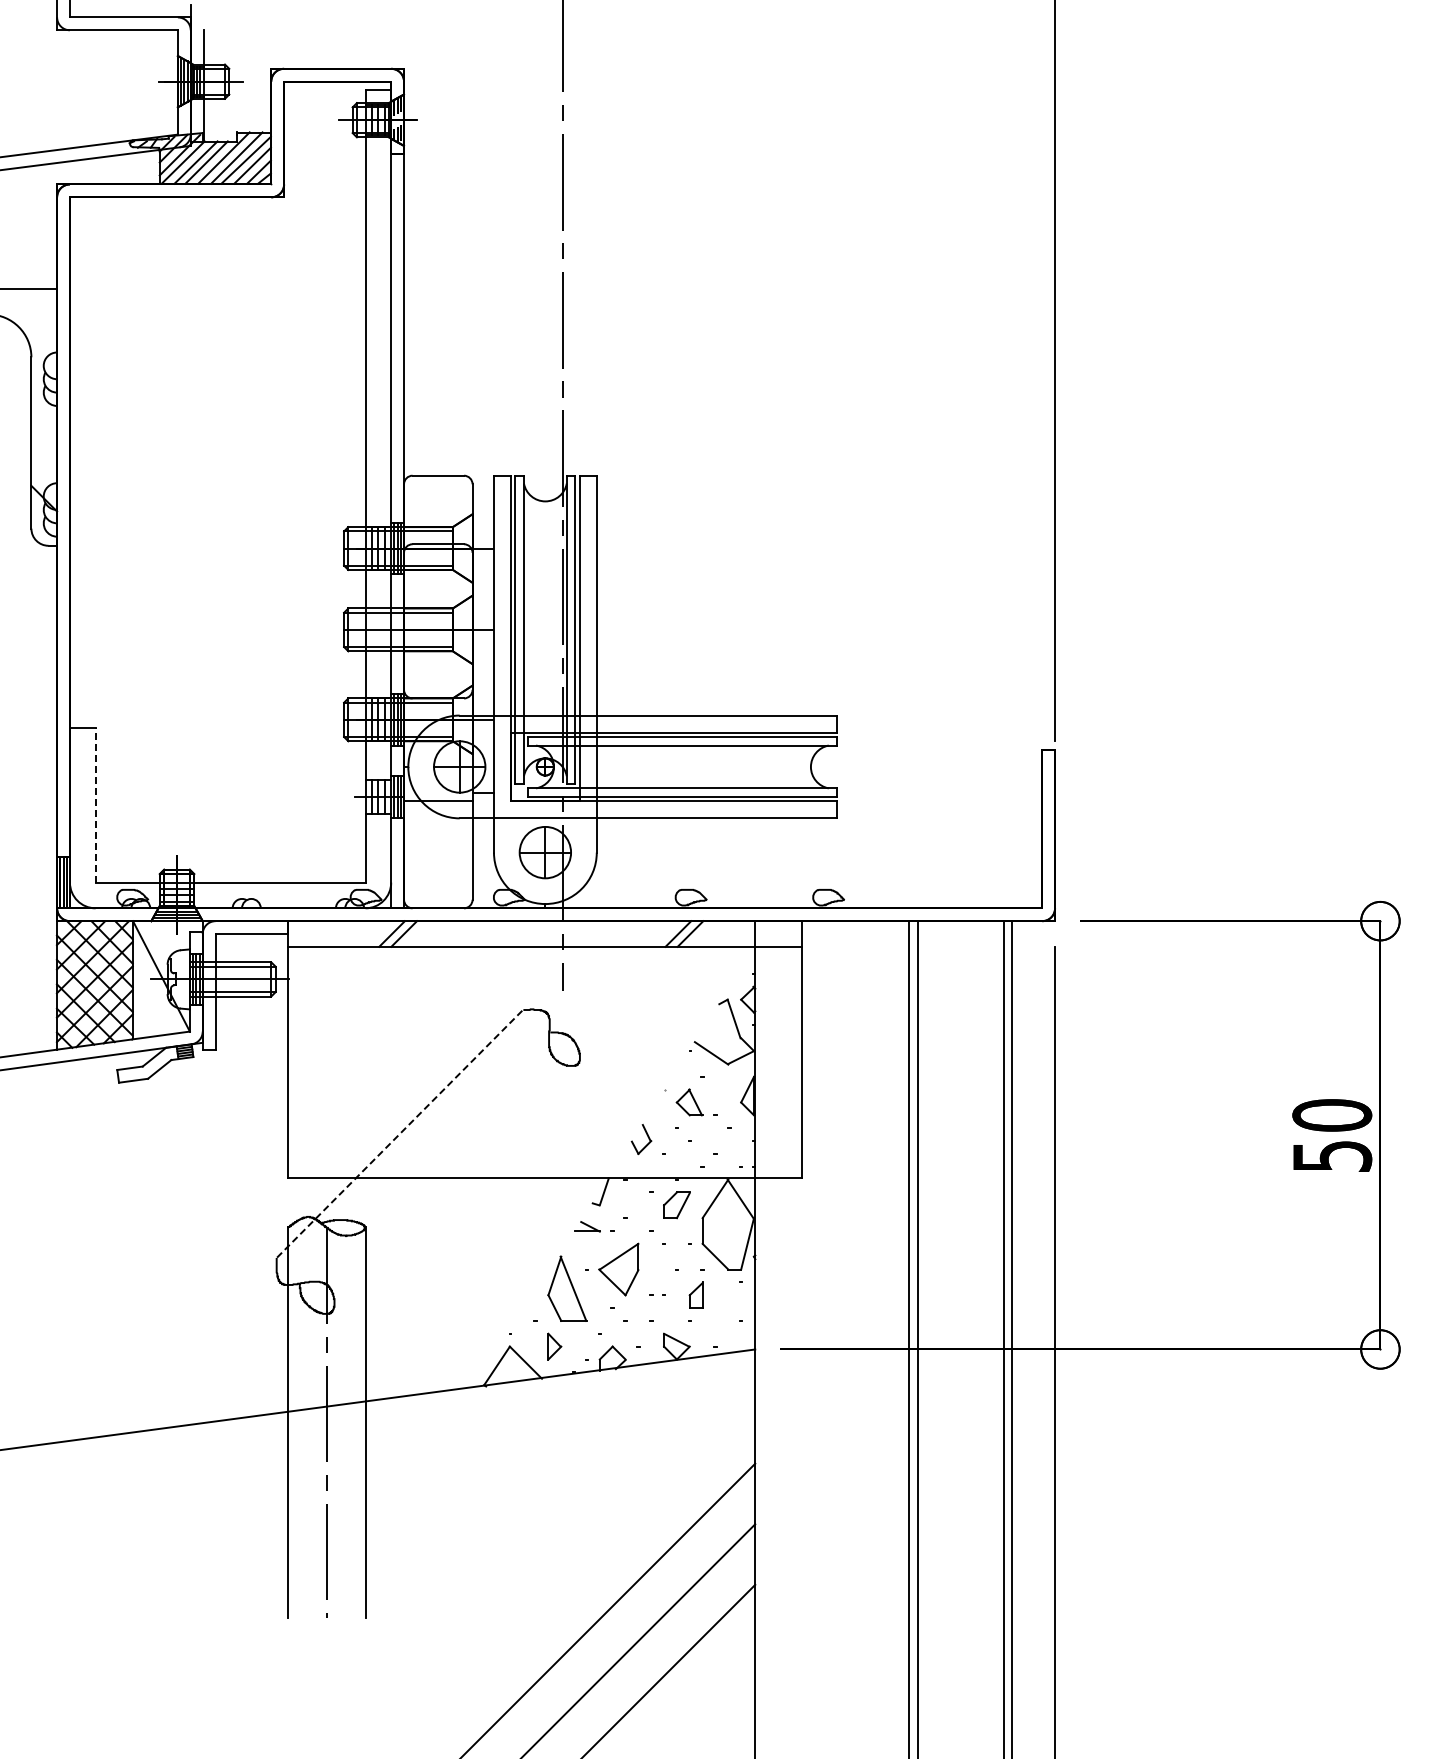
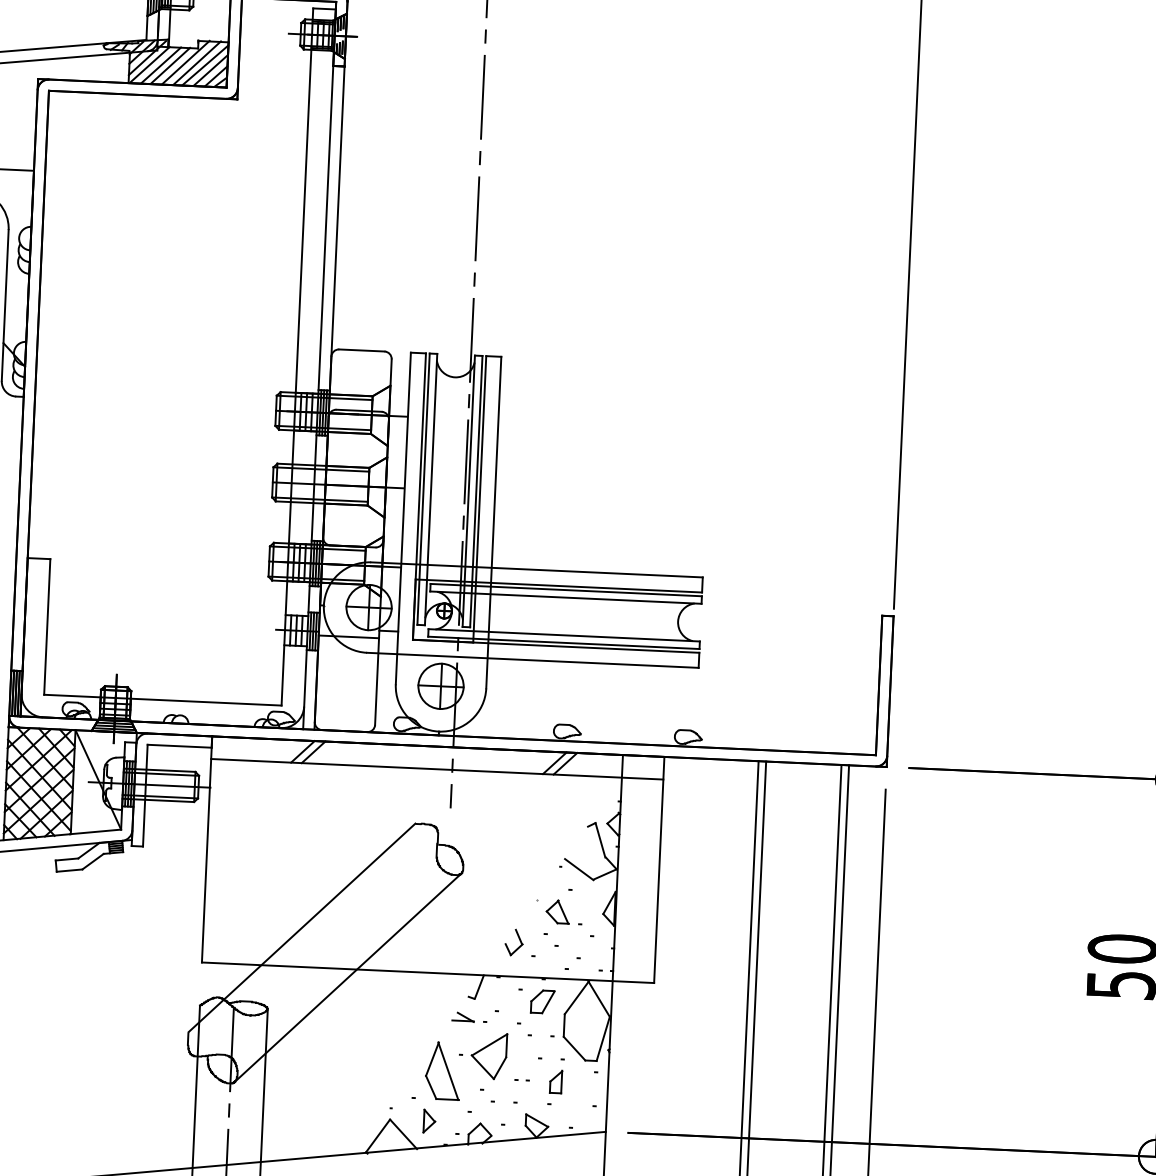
line: (95, 805) -> (47, 626), dashed -> solid
line: (400, 1133) -> (302, 927), dashed -> solid
line: (454, 1187) -> (347, 977), added

